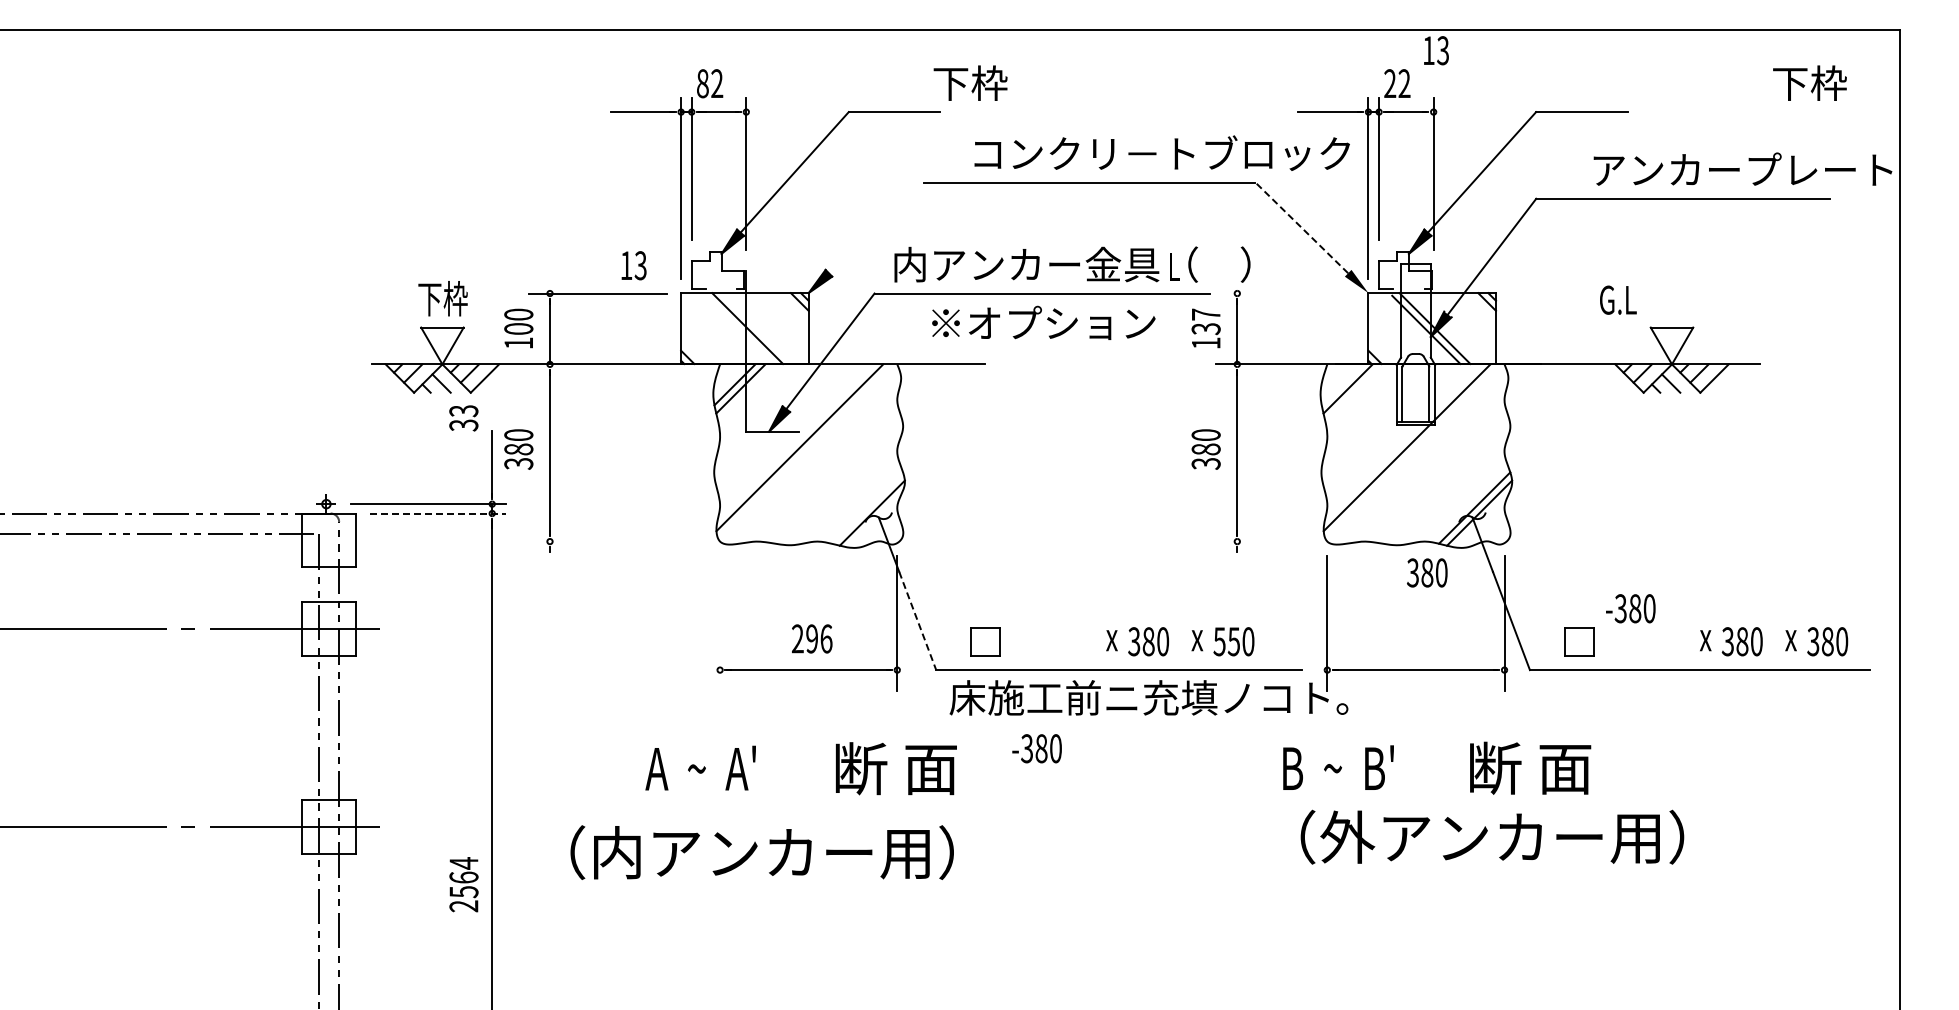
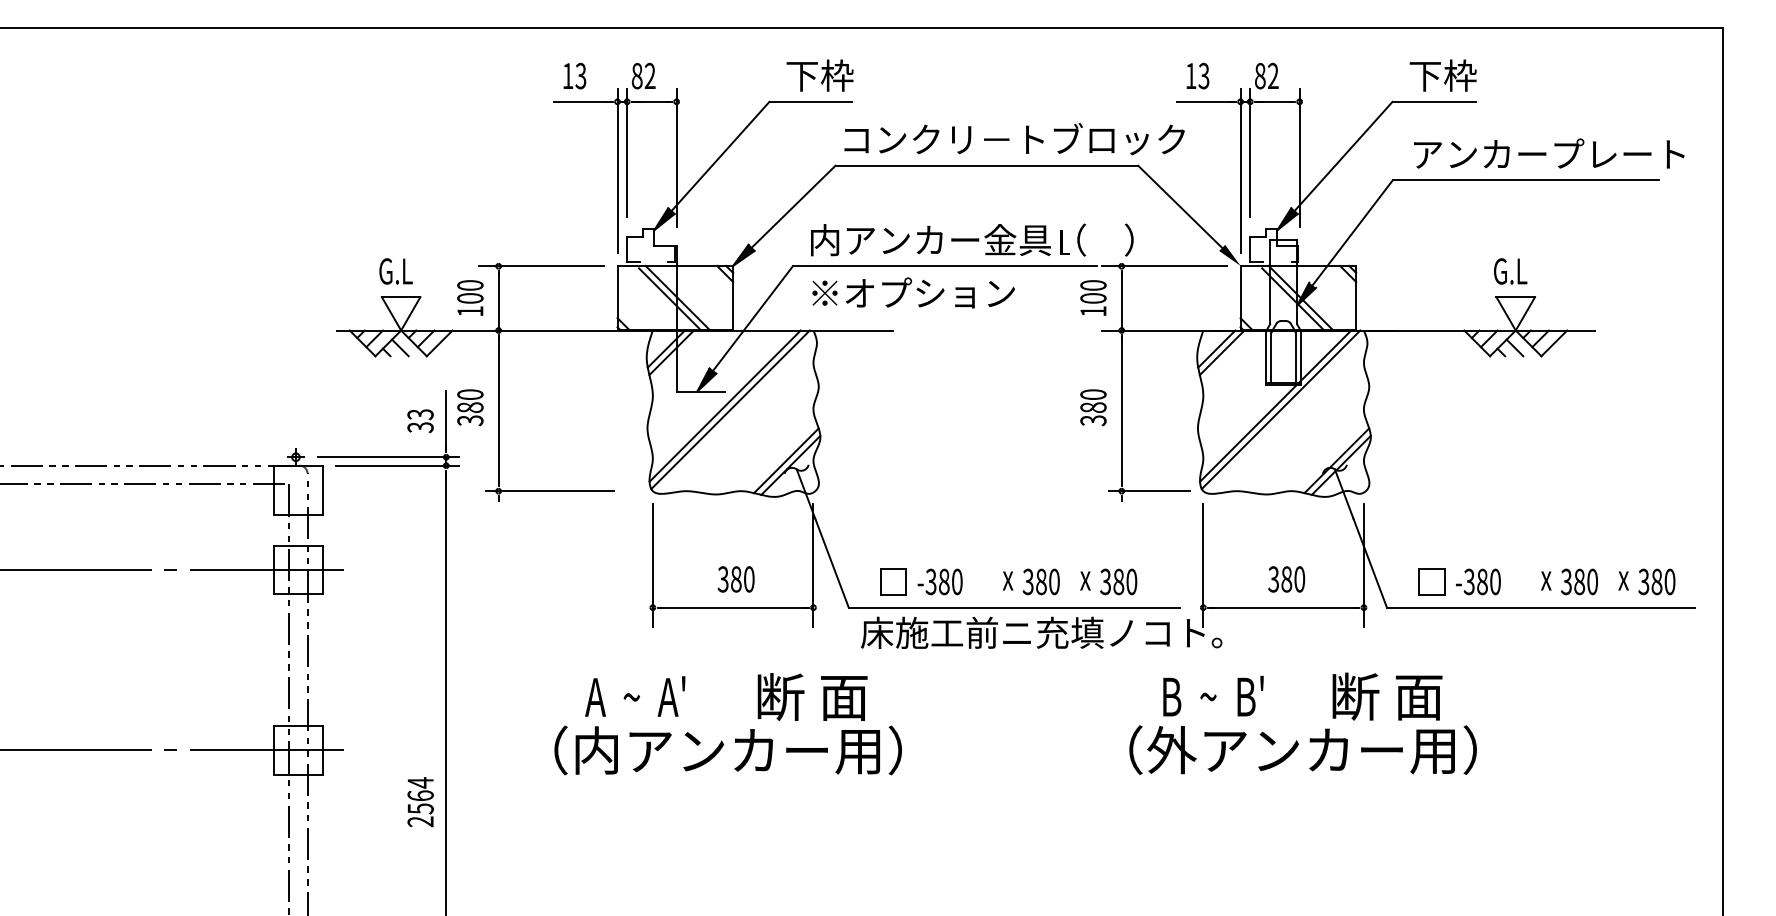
text: (1436, 50) -> (1198, 75), moved
text: (970, 82) -> (820, 75), moved
text: (1809, 82) -> (1442, 75), moved
text: (1390, 83) -> (1260, 75), 22 -> 82
text: (1161, 152) -> (1014, 138), moved
text: (1742, 168) -> (1548, 152), moved
line: (874, 227) -> (792, 206), added
line: (1301, 227) -> (1179, 206), dashed -> solid
text: (633, 265) -> (574, 75), moved
line: (1284, 293) -> (1164, 266), added
text: (442, 298) -> (401, 270), 下枠 -> G.L
text: (1618, 299) -> (1510, 270), moved
text: (1205, 321) -> (1092, 291), 137 -> 100
text: (1043, 322) -> (913, 292), moved
line: (738, 329) -> (669, 298), added
line: (1341, 384) -> (1216, 348), added
text: (463, 418) -> (420, 421), moved
line: (805, 451) -> (730, 409), added
line: (1412, 451) -> (1280, 409), added
line: (867, 507) -> (786, 460), added
line: (438, 513) -> (397, 465), dashed -> solid
line: (606, 541) -> (549, 491), added
line: (1267, 541) -> (1149, 491), added
text: (1427, 572) -> (1286, 579), moved
text: (1630, 608) -> (1478, 581), moved
line: (917, 621) -> (831, 563), dashed -> solid
line: (720, 623) -> (653, 565), added
text: (811, 638) -> (735, 579), 296 -> 380
text: (1227, 641) -> (1112, 581), 550 -> 380
text: (1036, 748) -> (939, 581), moved
text: (1492, 836) -> (1303, 749), moved
text: (761, 852) -> (727, 750), moved

